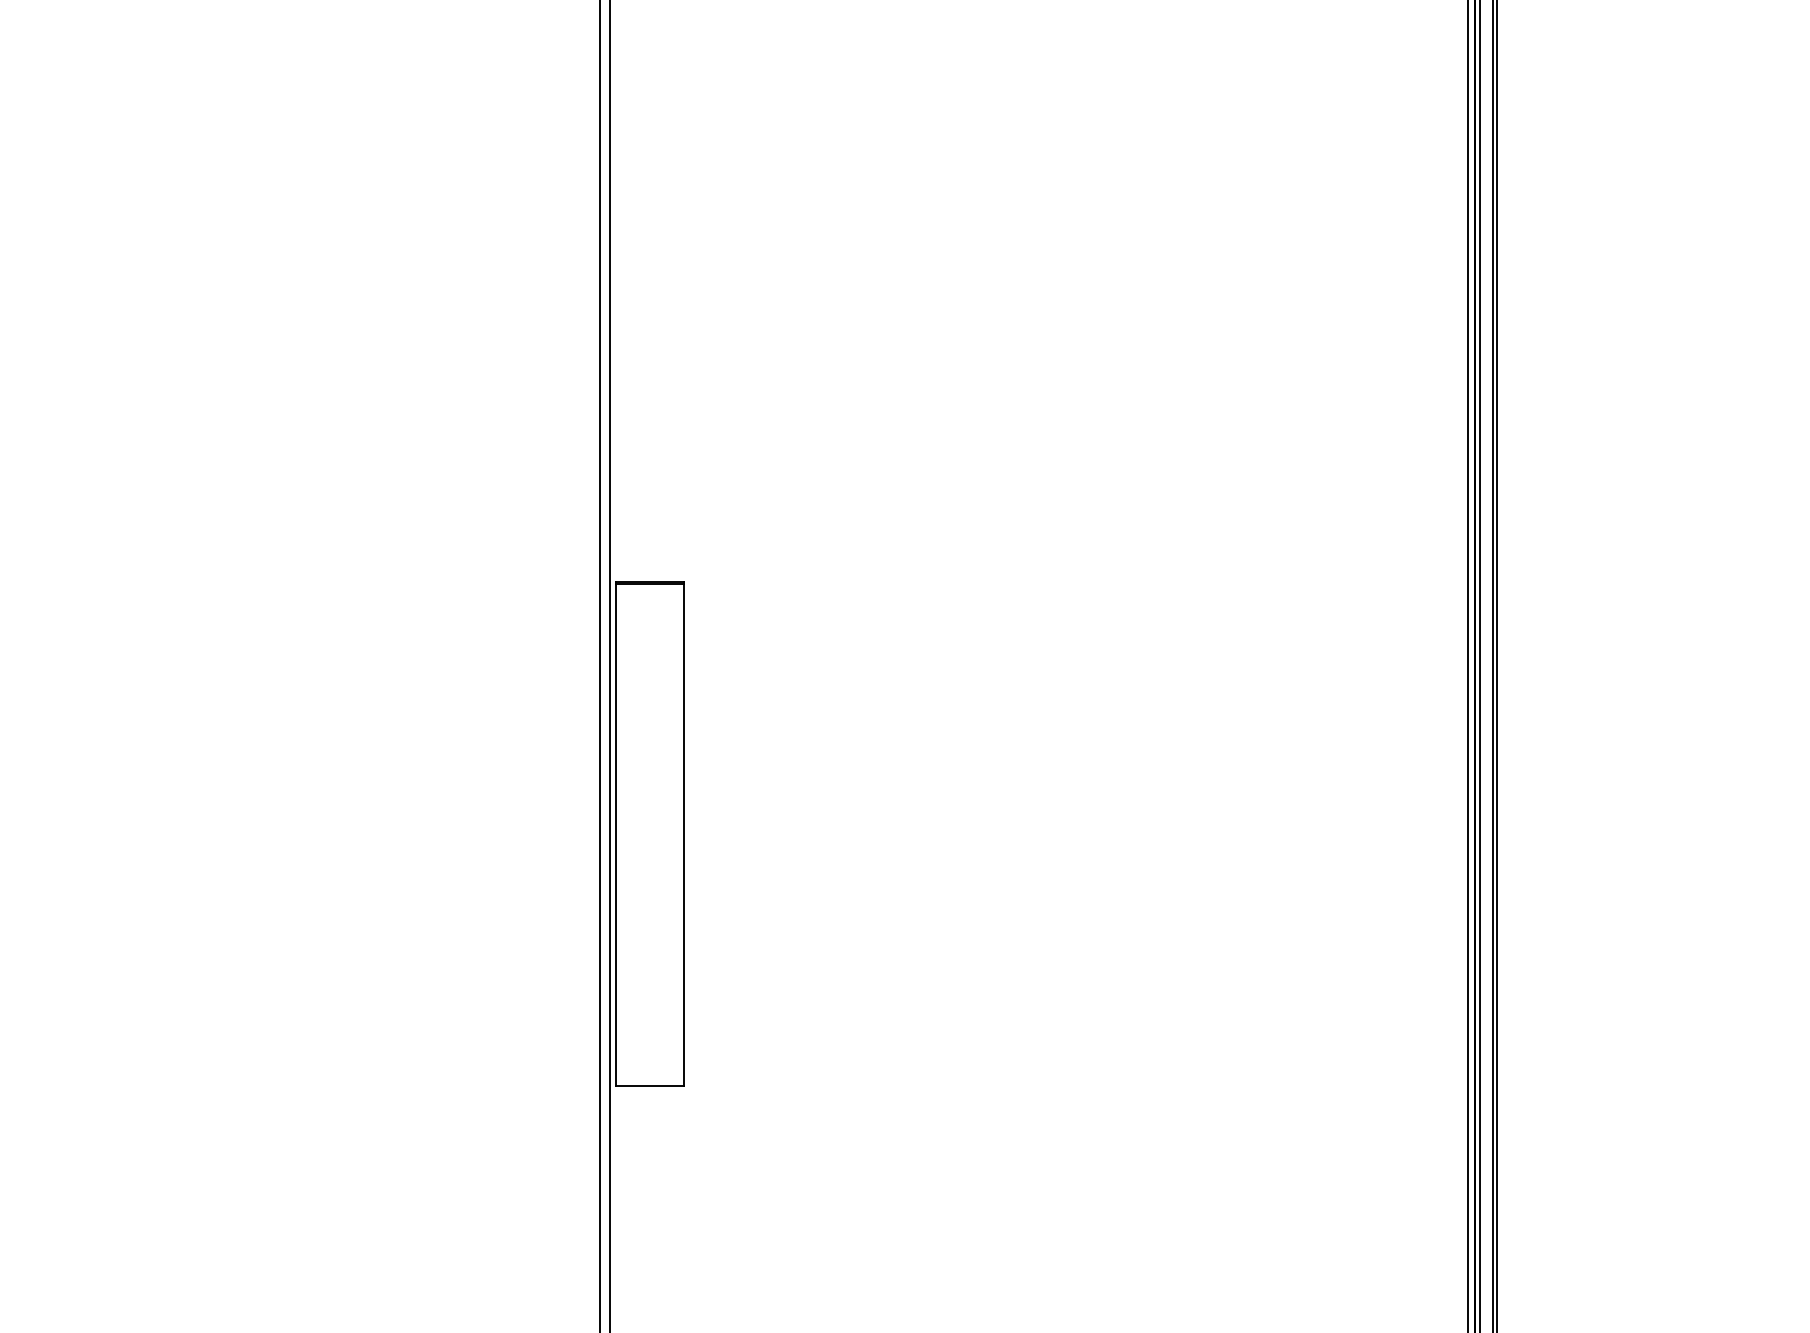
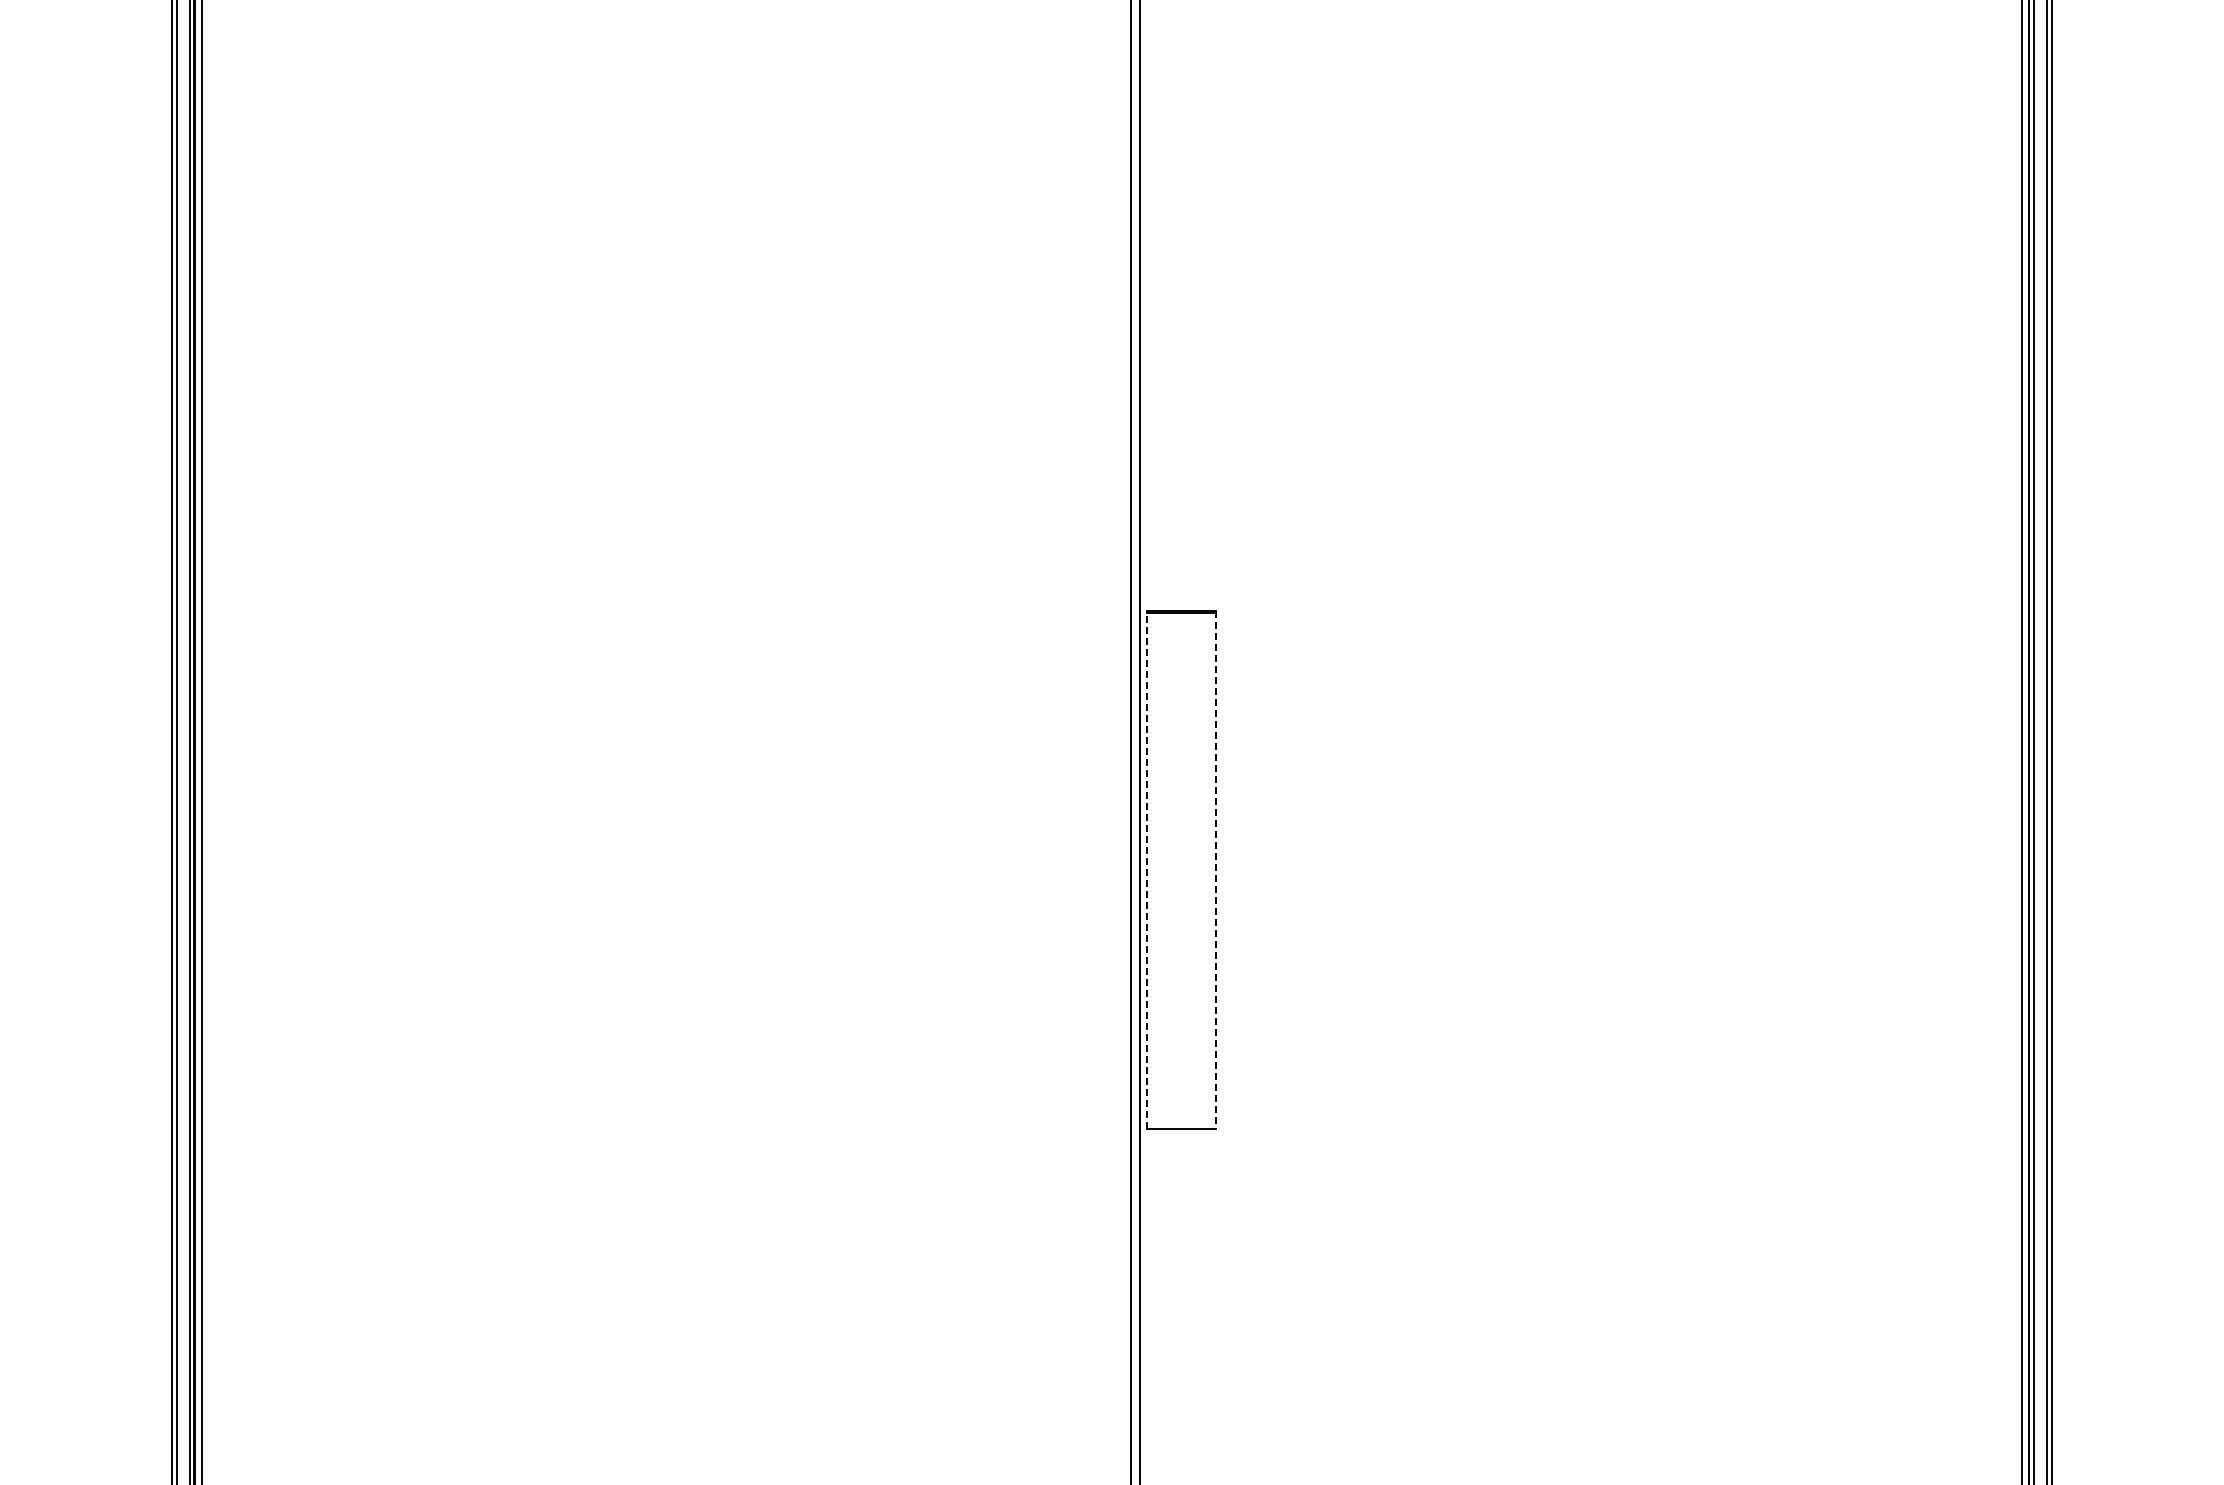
line: (615, 834) -> (1146, 870), solid -> dashed
line: (683, 834) -> (1216, 870), solid -> dashed

